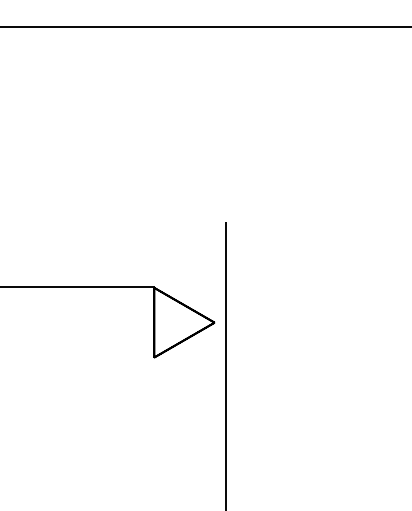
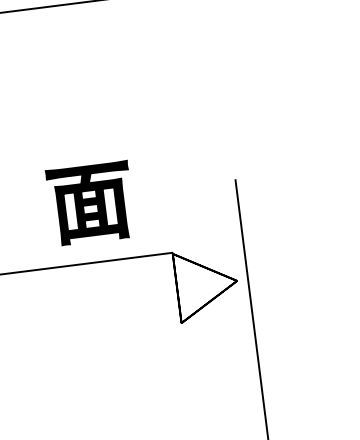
part: (79, 227) -> (91, 203), added

